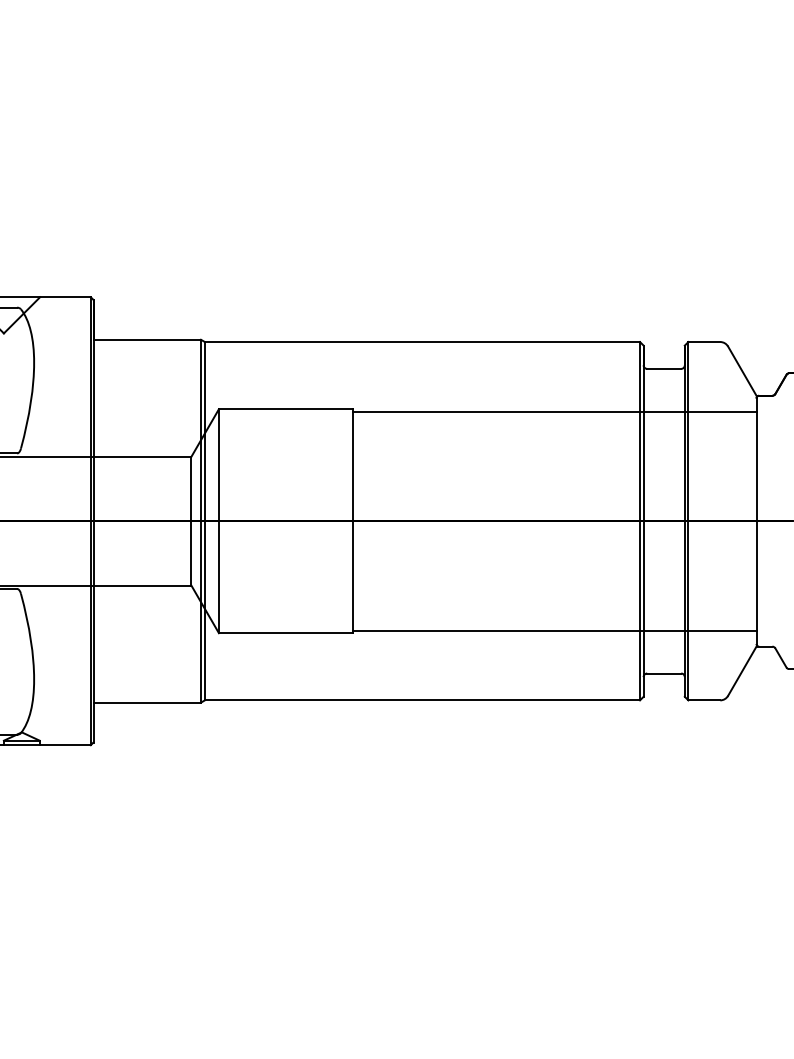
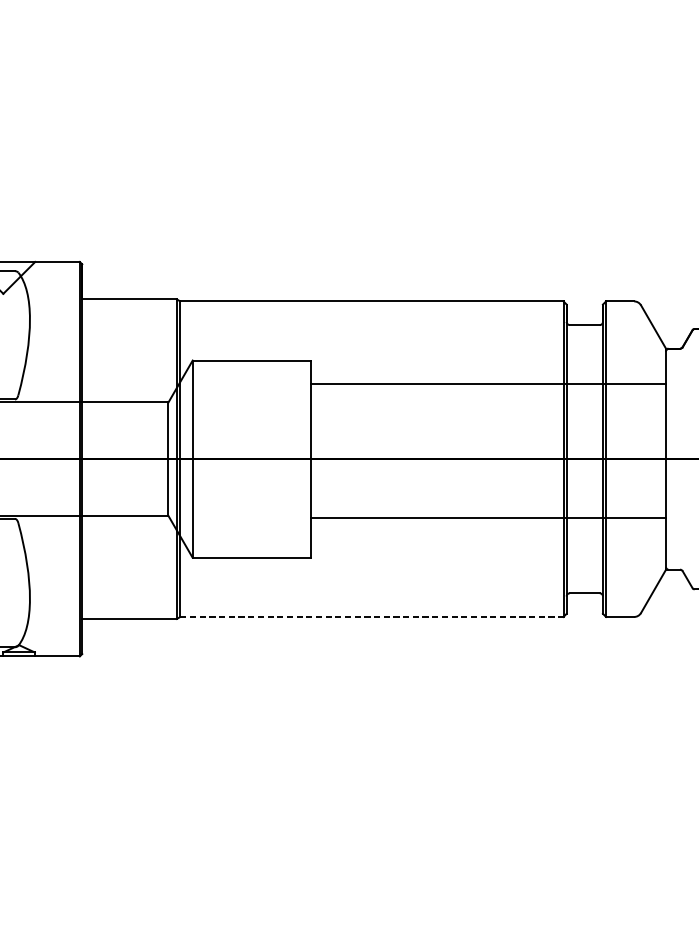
line: (554, 411) -> (488, 383), moved
line: (554, 630) -> (488, 517), moved
line: (422, 700) -> (371, 617), solid -> dashed

